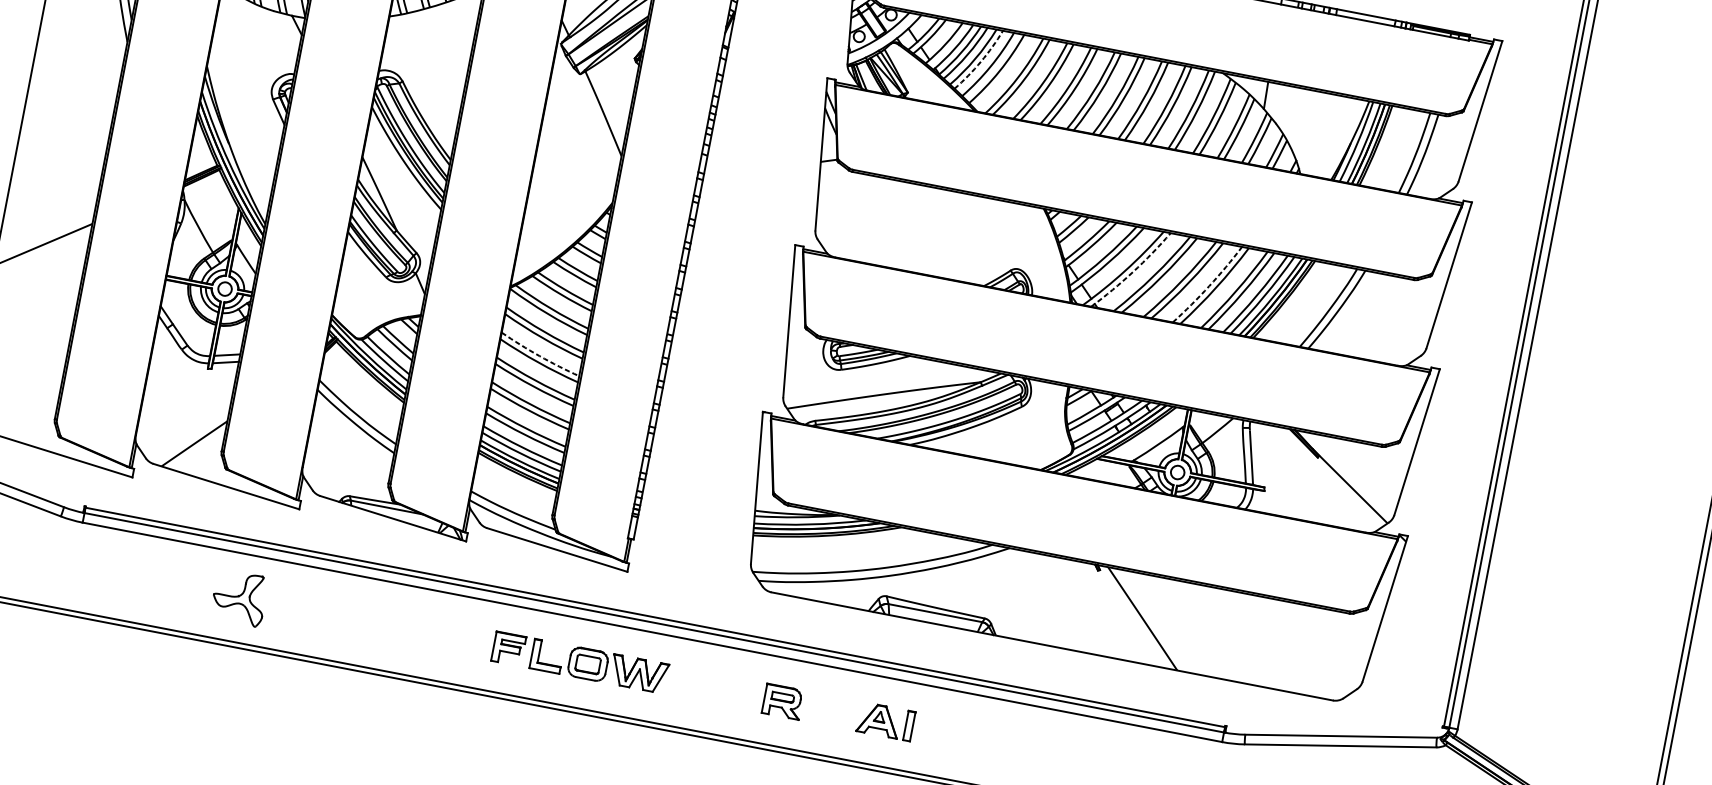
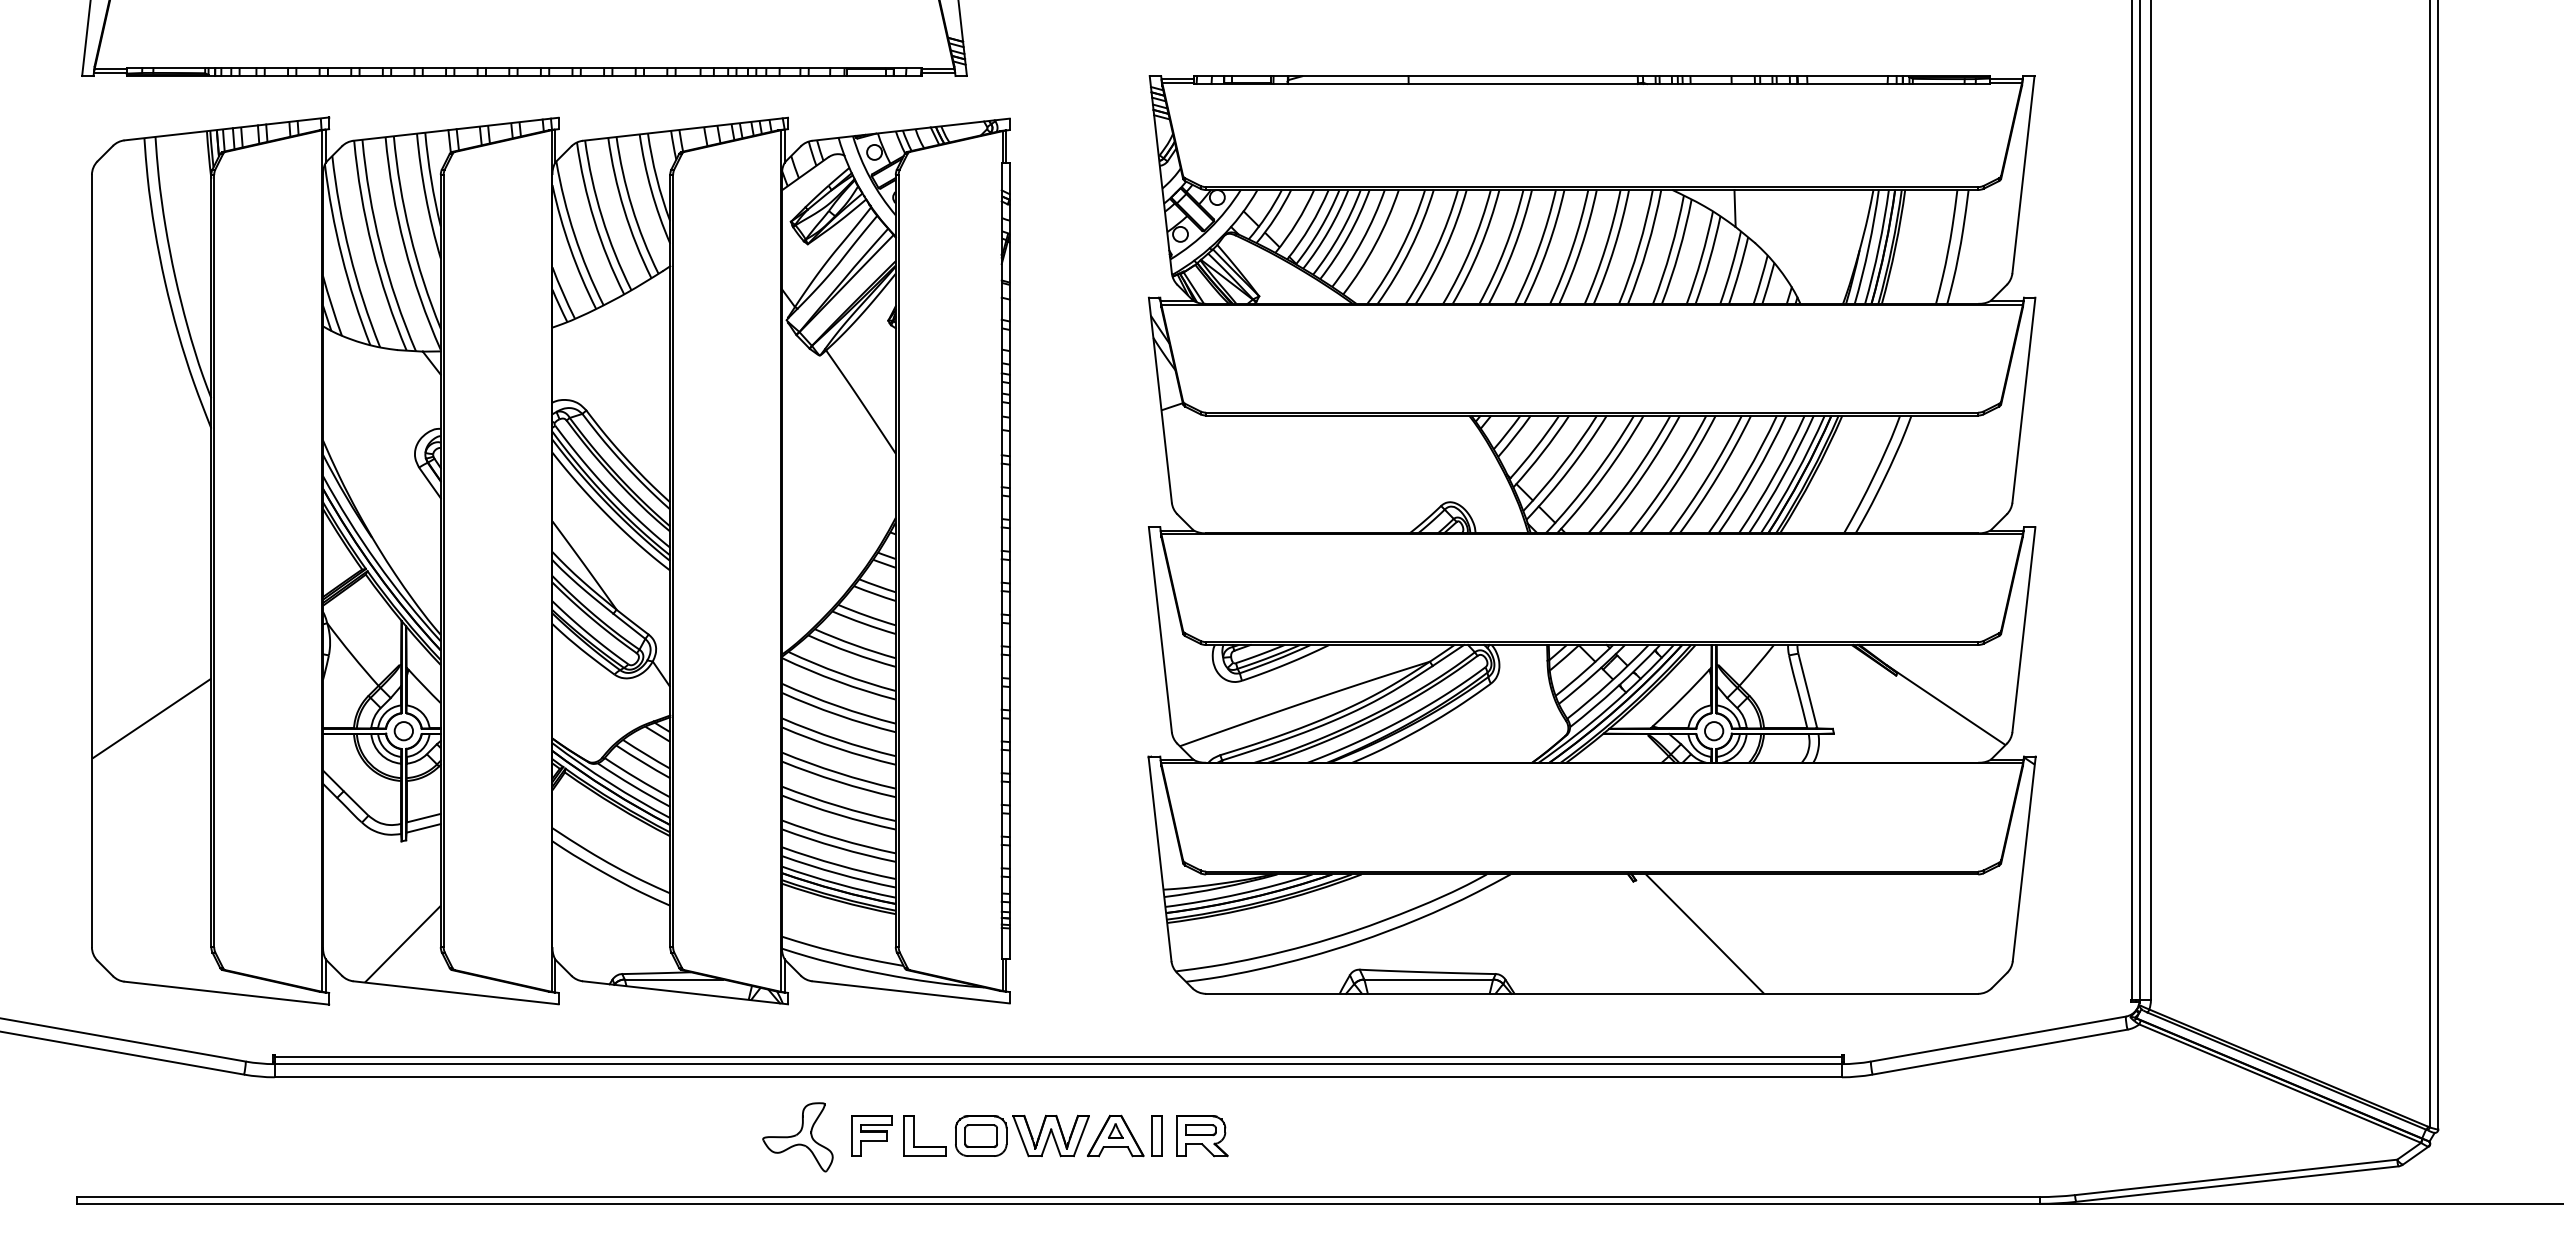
arc: (981, 61) -> (1348, 236), dashed -> solid
arc: (1132, 271) -> (1603, 476), dashed -> solid
arc: (1209, 286) -> (1708, 476), dashed -> solid
arc: (539, 355) -> (838, 739), dashed -> solid
part: (239, 598) -> (797, 1137), moved
part: (783, 702) -> (1202, 1136), moved
part: (885, 721) -> (1124, 1135), moved

